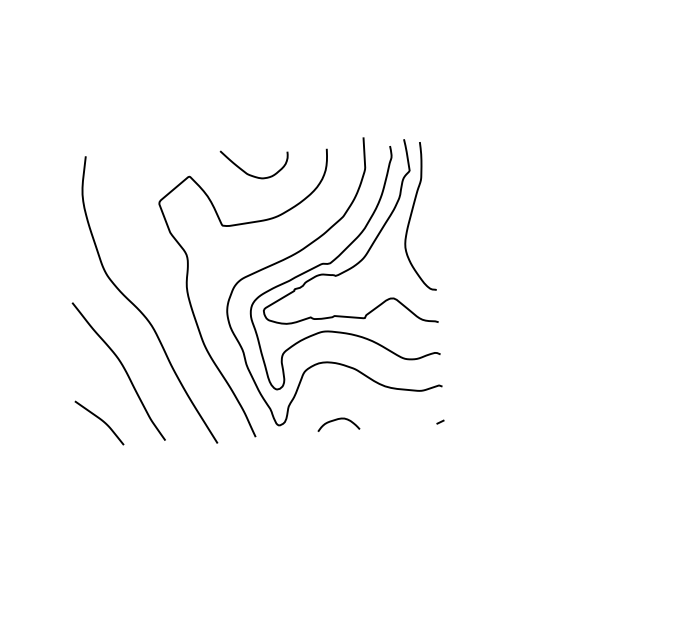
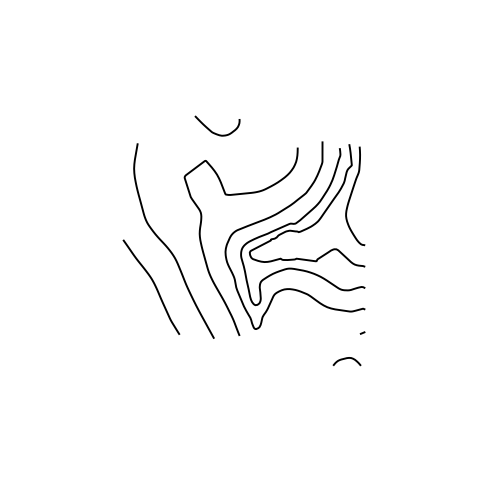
curve: (252, 174) -> (215, 132), moved
curve: (100, 421) -> (137, 319), removed
curve: (337, 421) -> (346, 359), moved

